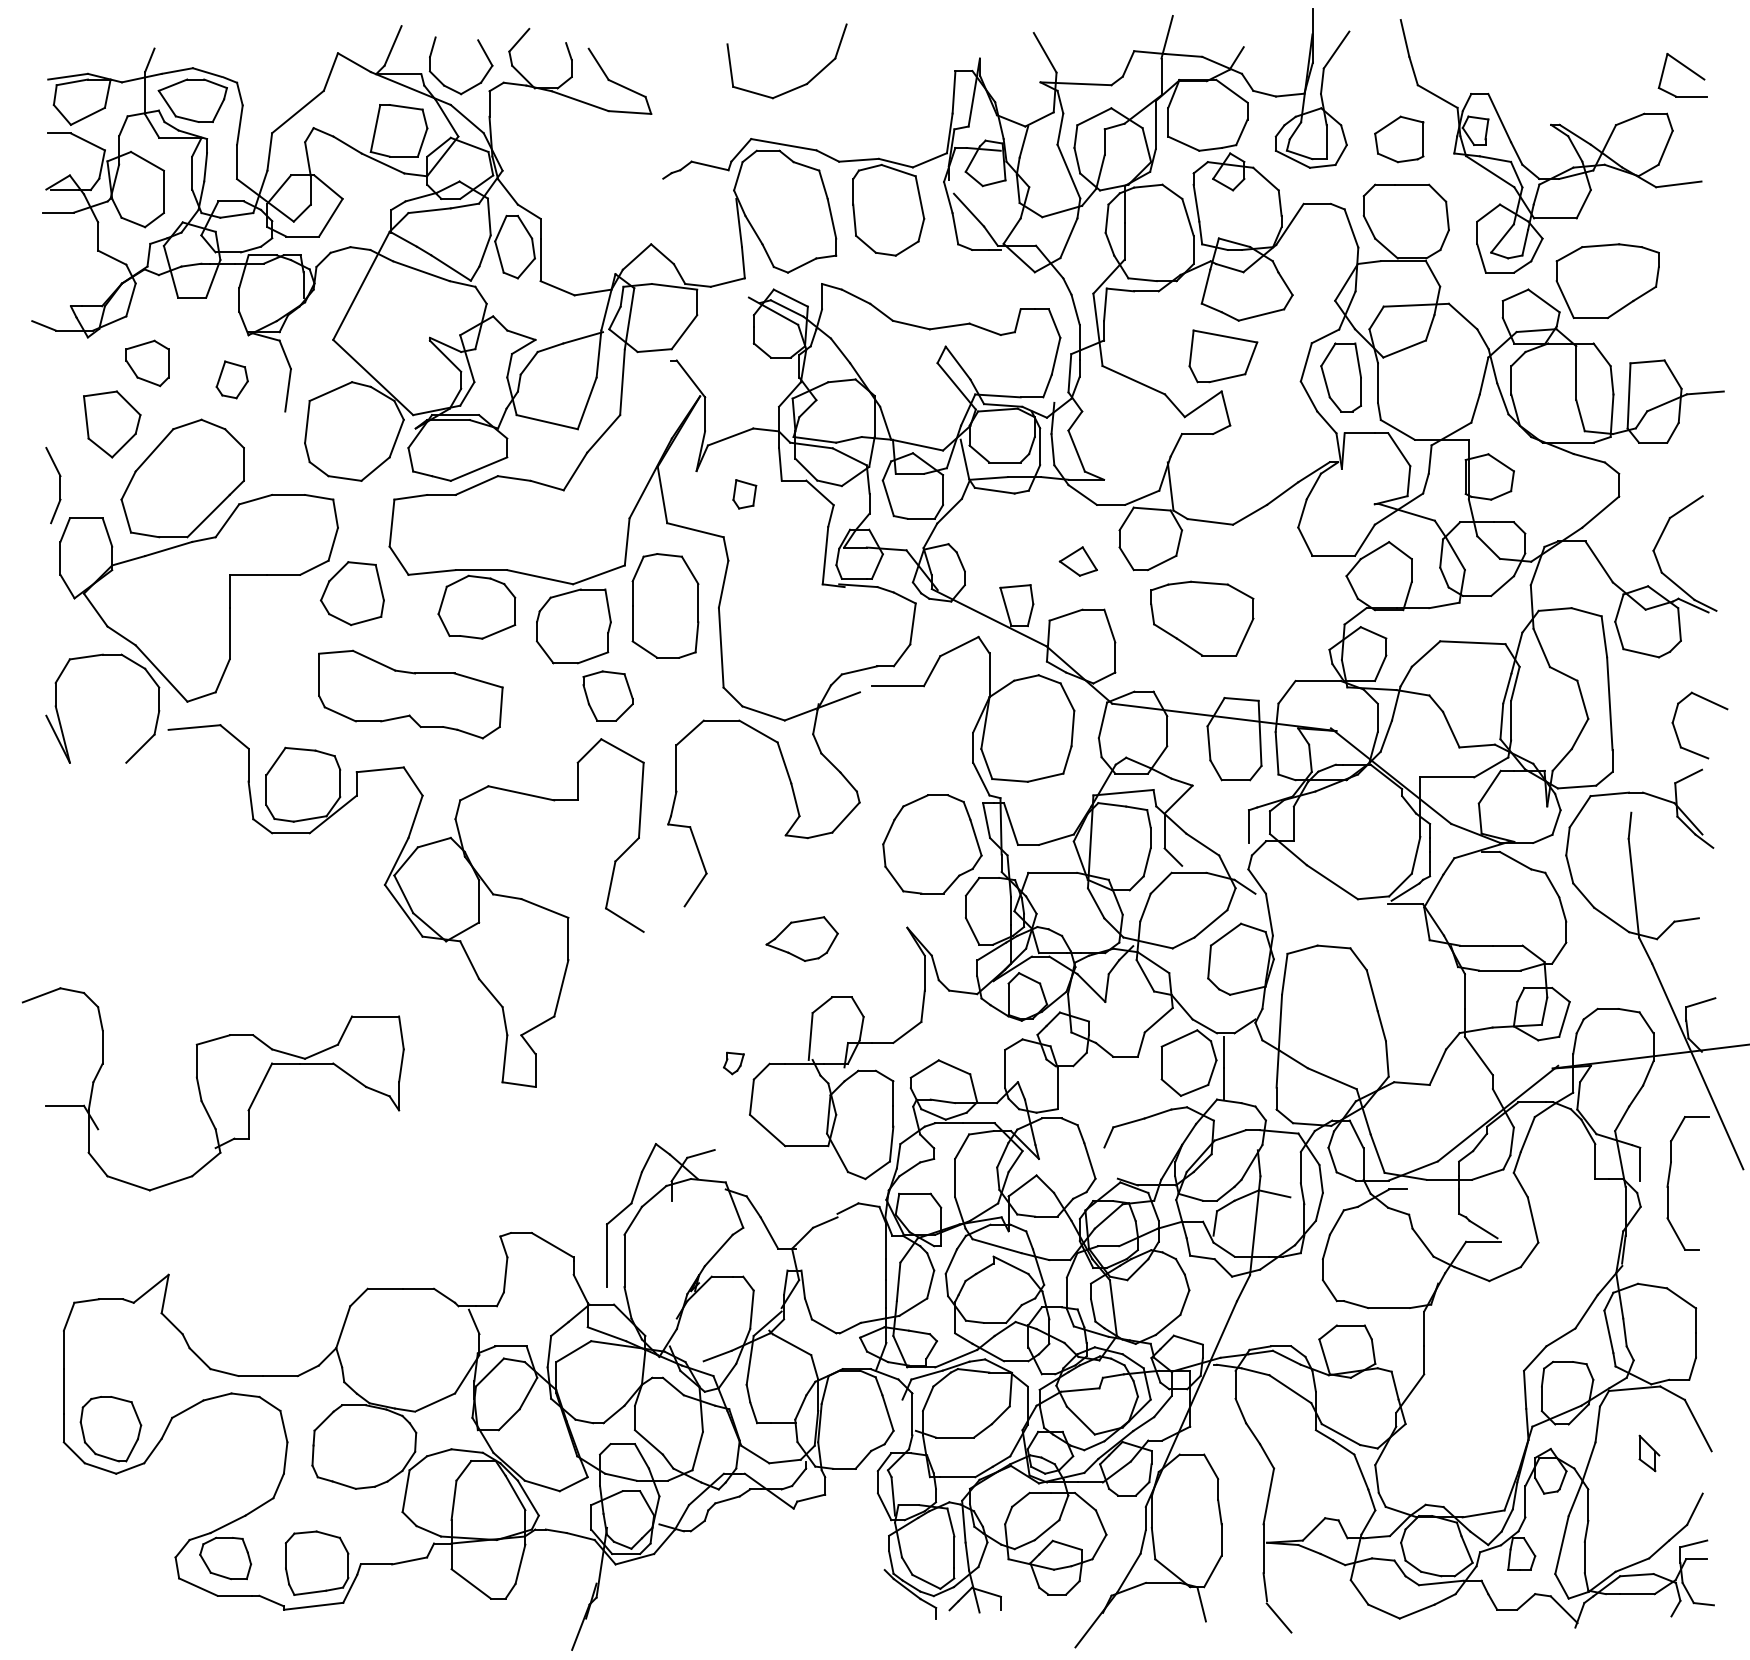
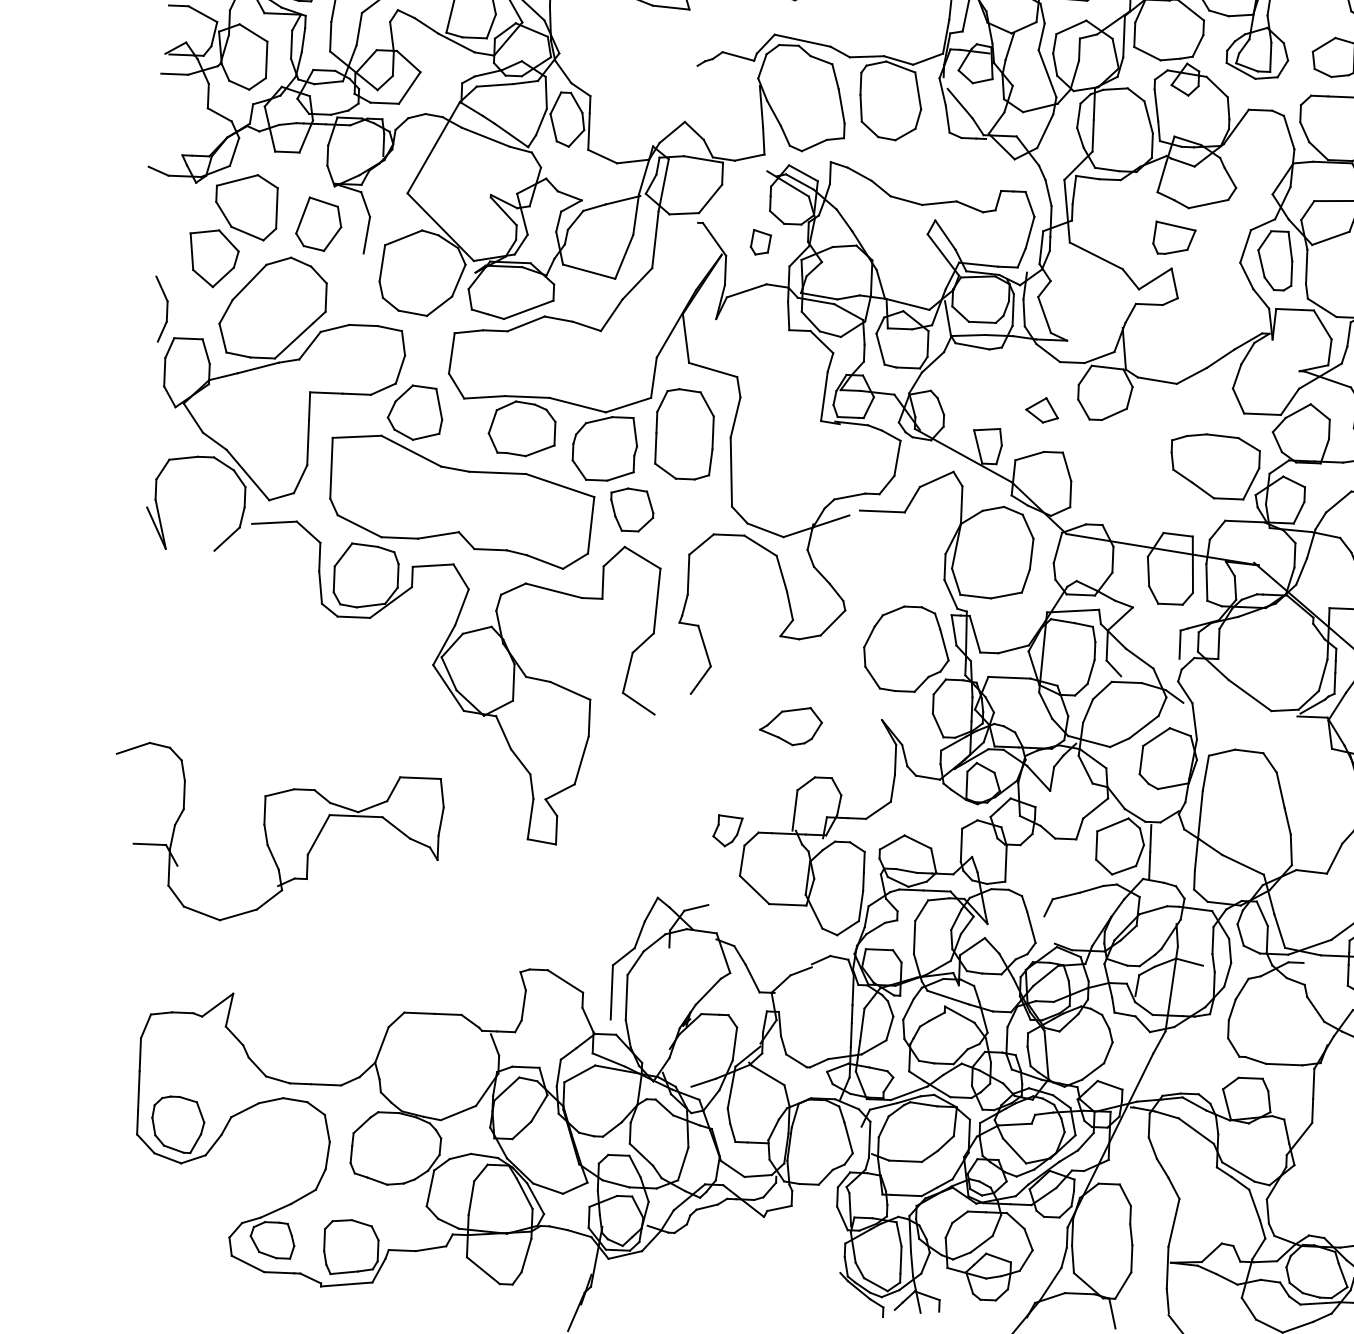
part: (1223, 355) -> (1174, 237), size x0.71
part: (147, 363) -> (246, 207), size x1.67
part: (232, 379) -> (319, 224), size x1.67
part: (744, 494) -> (760, 242), moved
part: (1202, 618) -> (1215, 466), moved
part: (410, 694) -> (461, 501), size x1.67
part: (733, 1063) -> (727, 831), size x1.67

